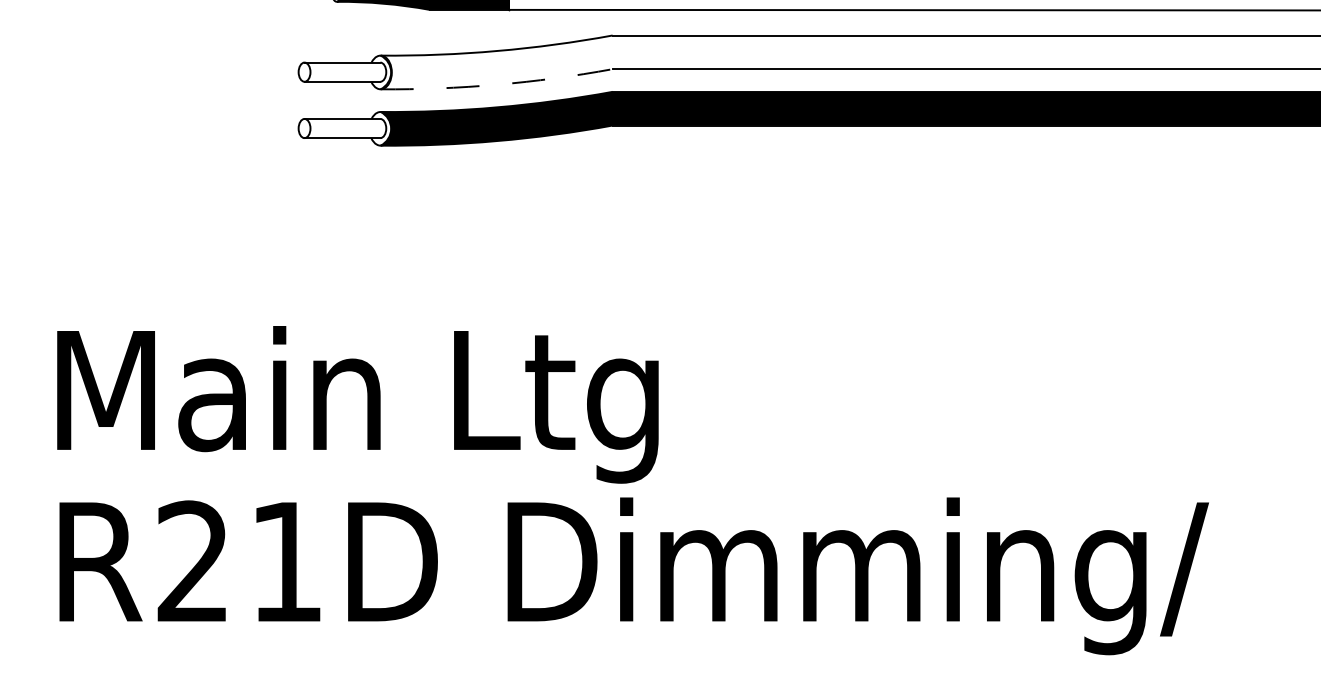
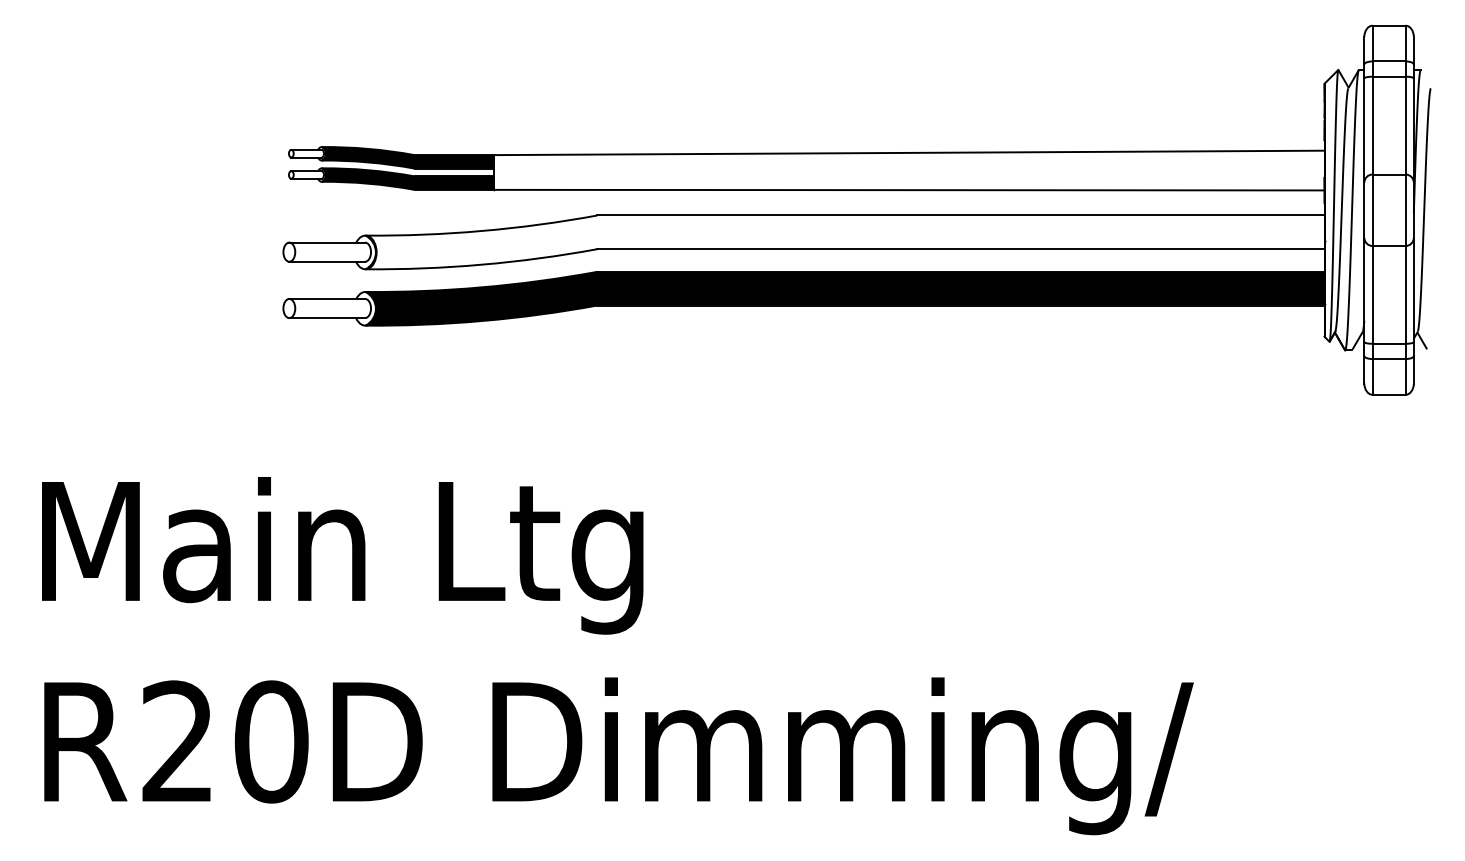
arc: (496, 84) -> (481, 264), dashed -> solid
text: (357, 404) -> (342, 555), moved
text: (286, 561) -> (271, 741), R21D -> R20D

